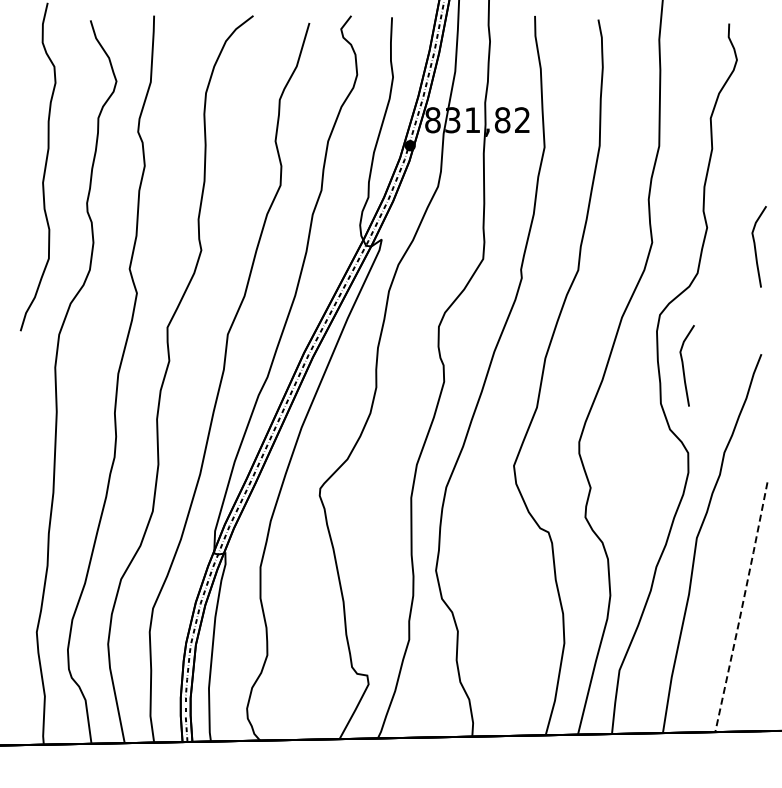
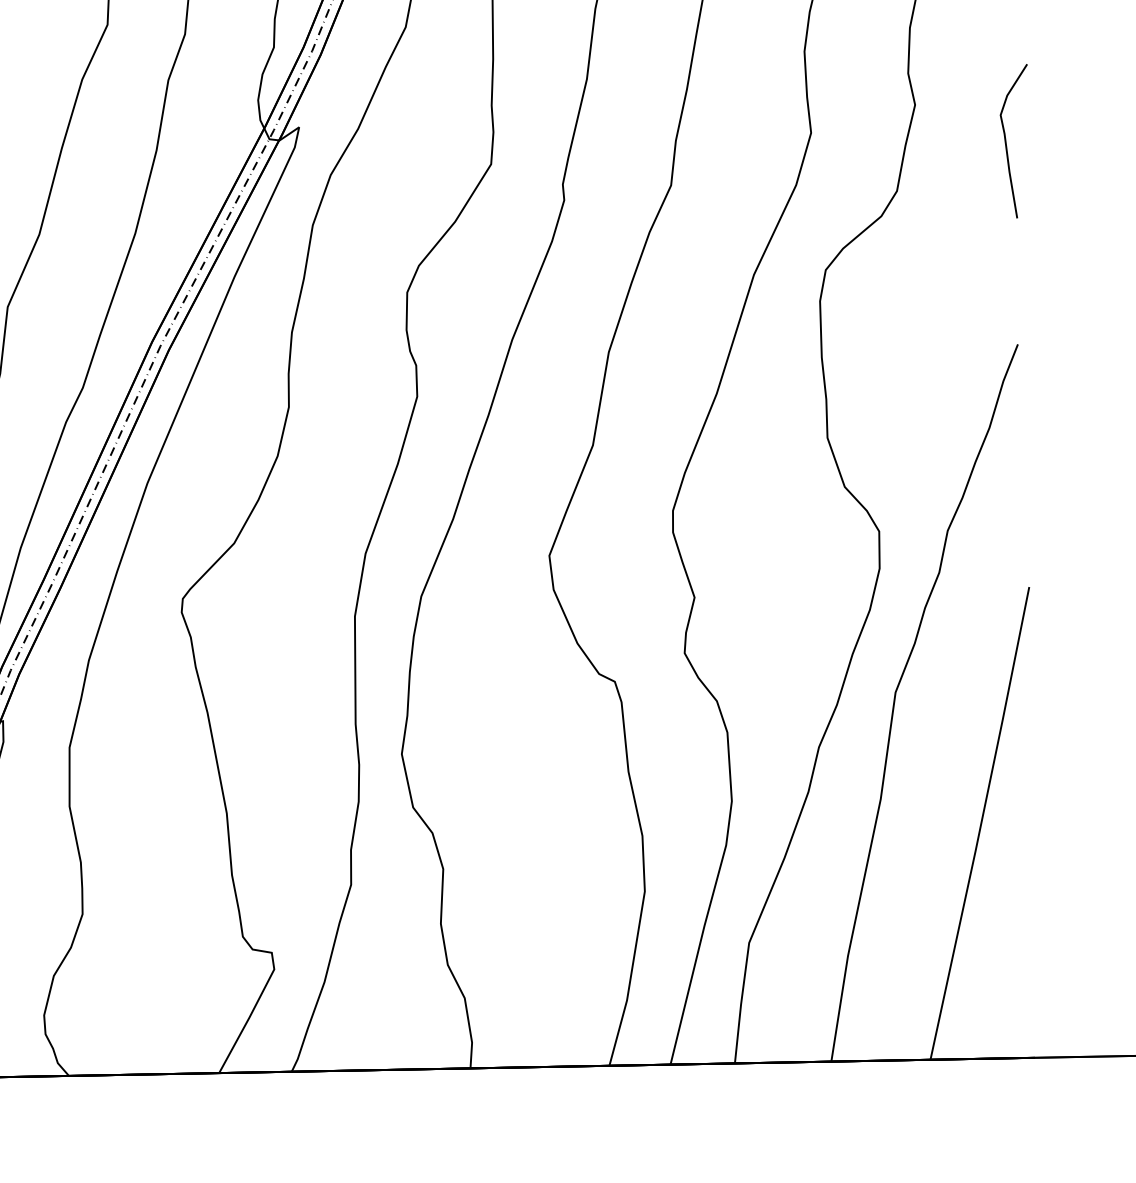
curve: (684, 367) -> (872, 369), removed
line: (742, 607) -> (981, 823), dashed -> solid

